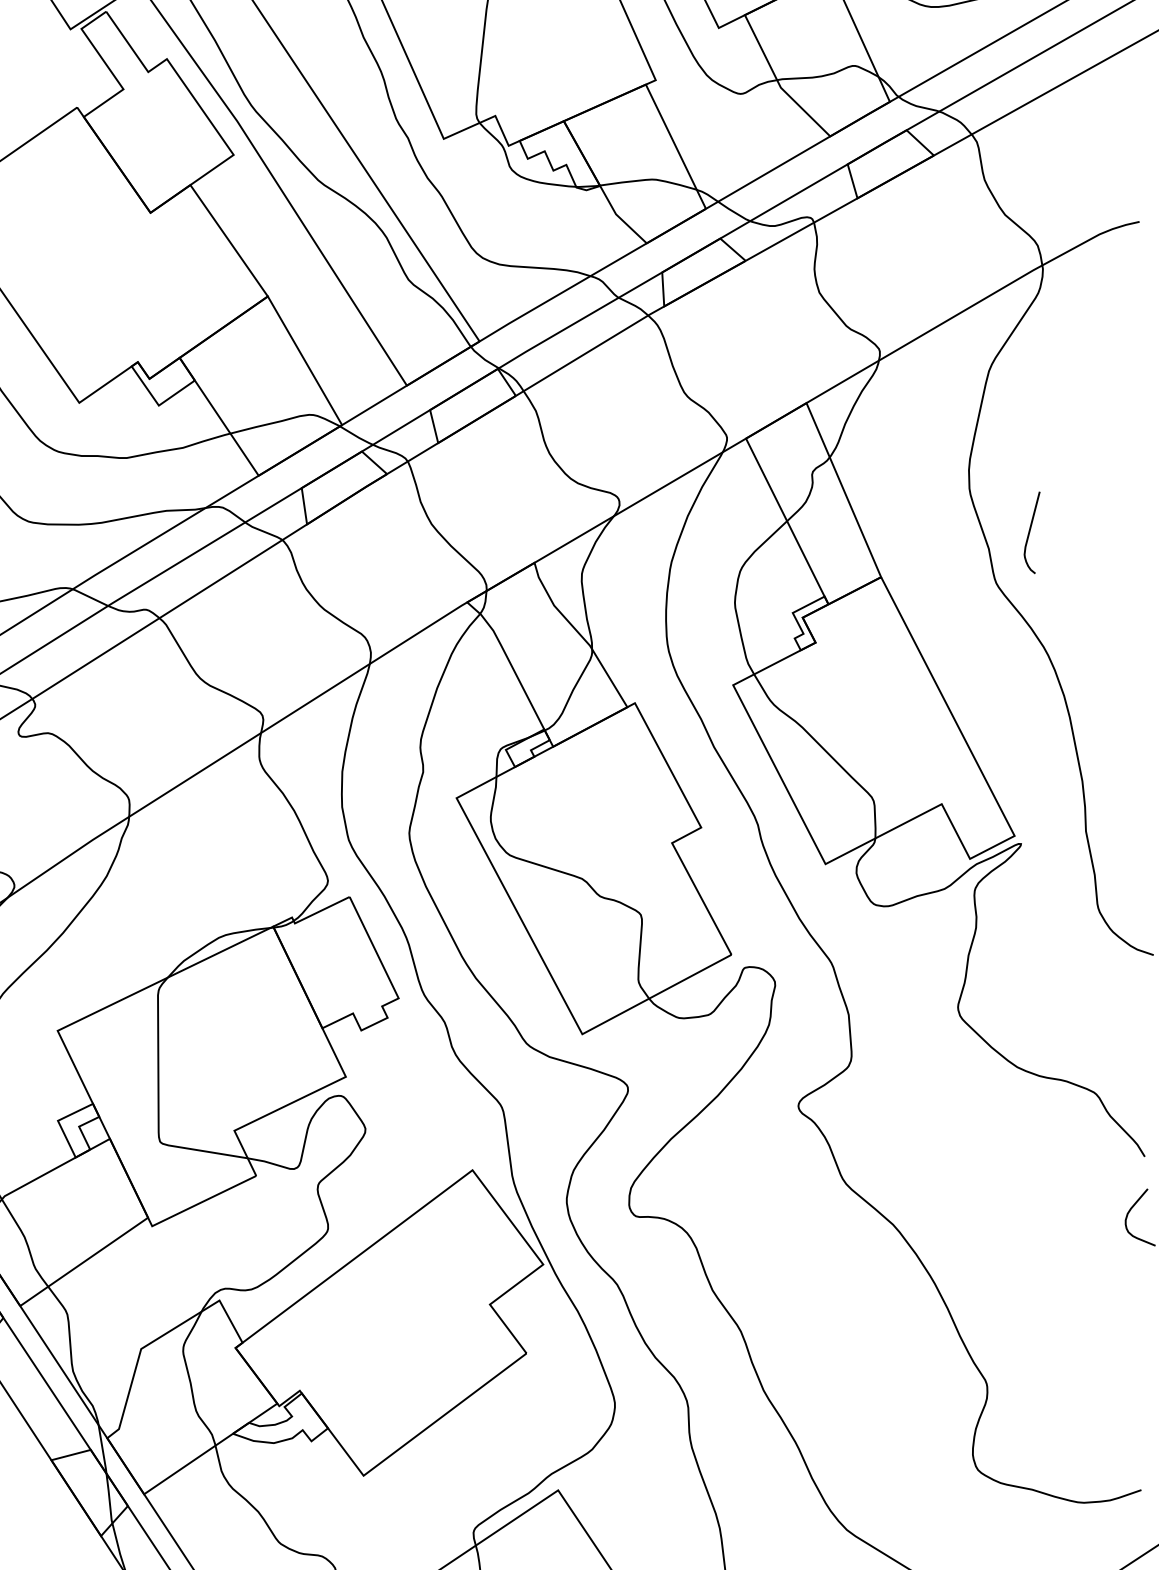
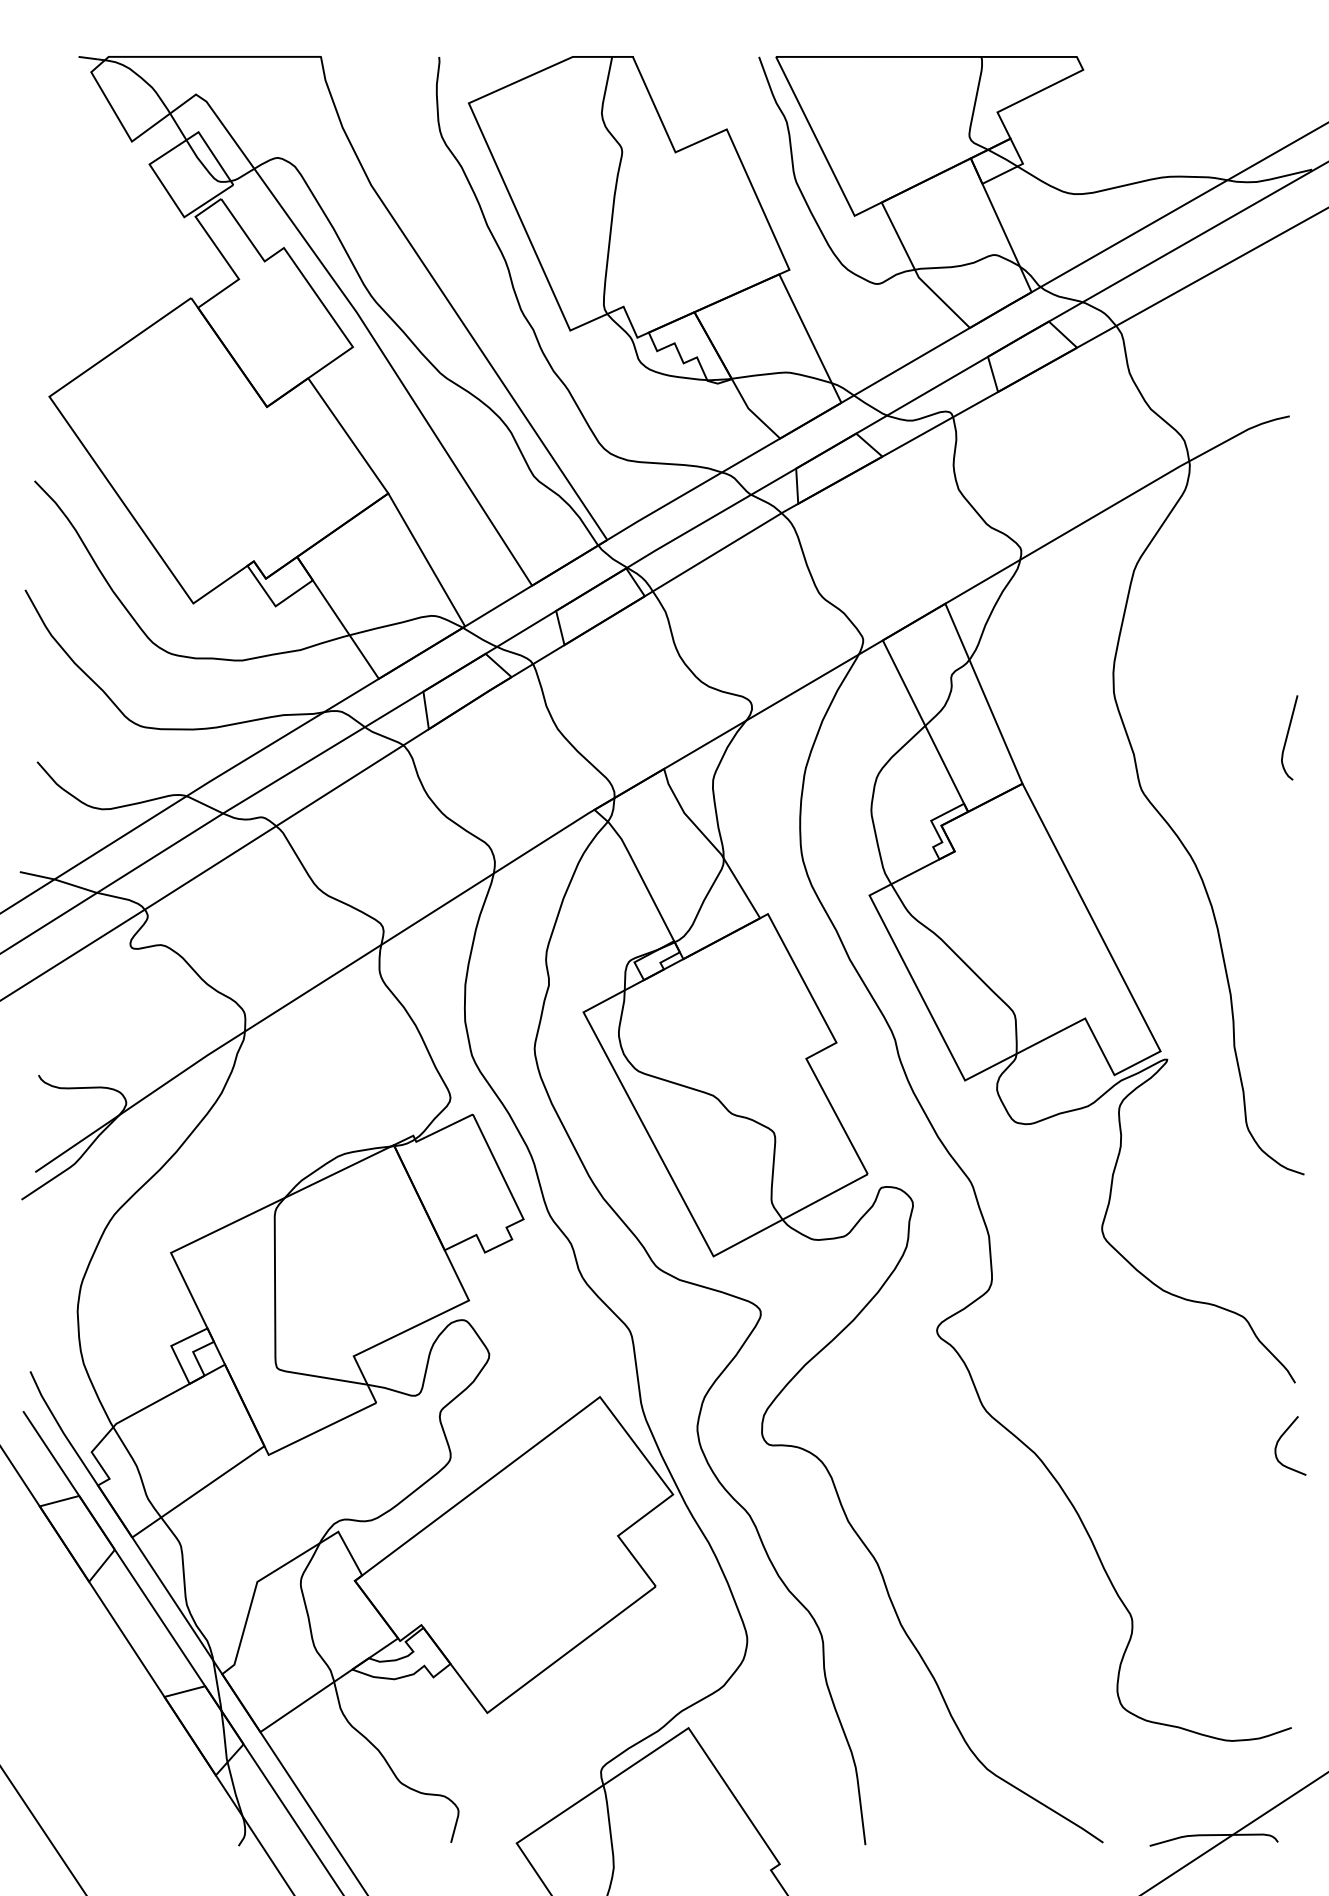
curve: (1030, 532) -> (1287, 737), moved

